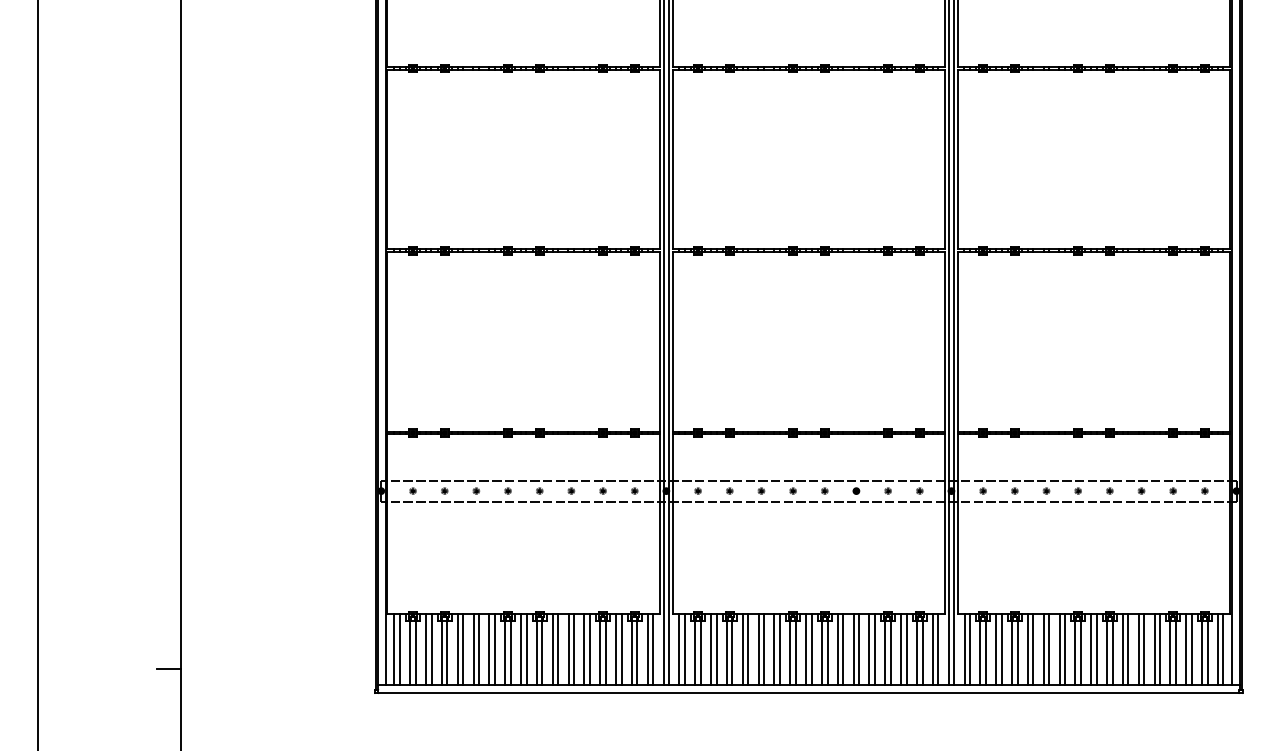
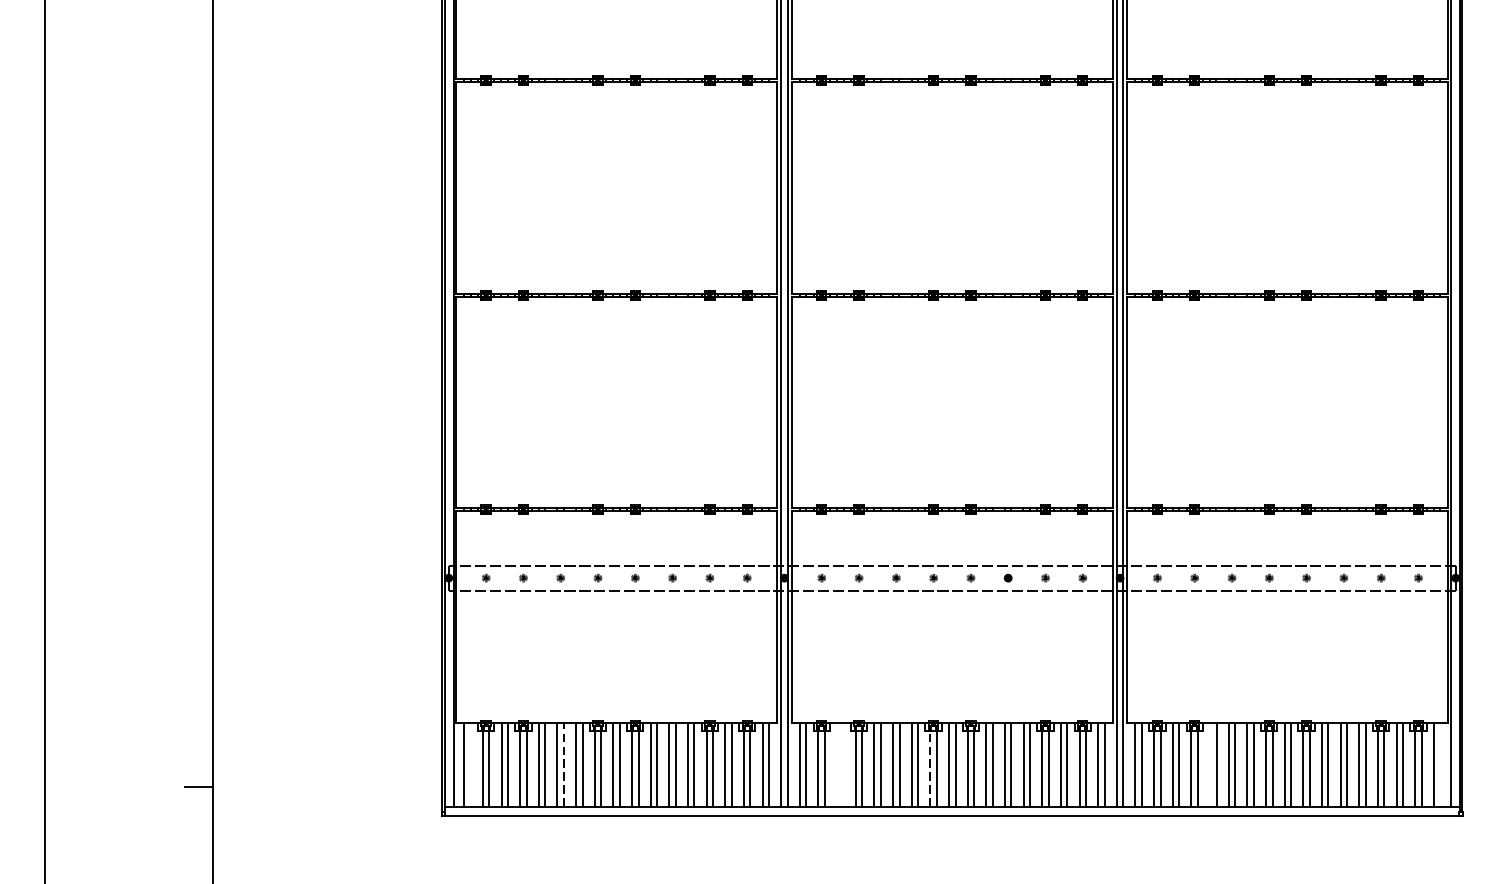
line: (399, 649) -> (470, 764), removed
line: (479, 649) -> (564, 764), solid -> dashed
line: (711, 649) -> (837, 764), removed
line: (716, 649) -> (843, 764), removed
line: (1027, 649) -> (1209, 764), removed
line: (1223, 649) -> (1440, 764), removed
line: (790, 652) -> (930, 768), solid -> dashed

